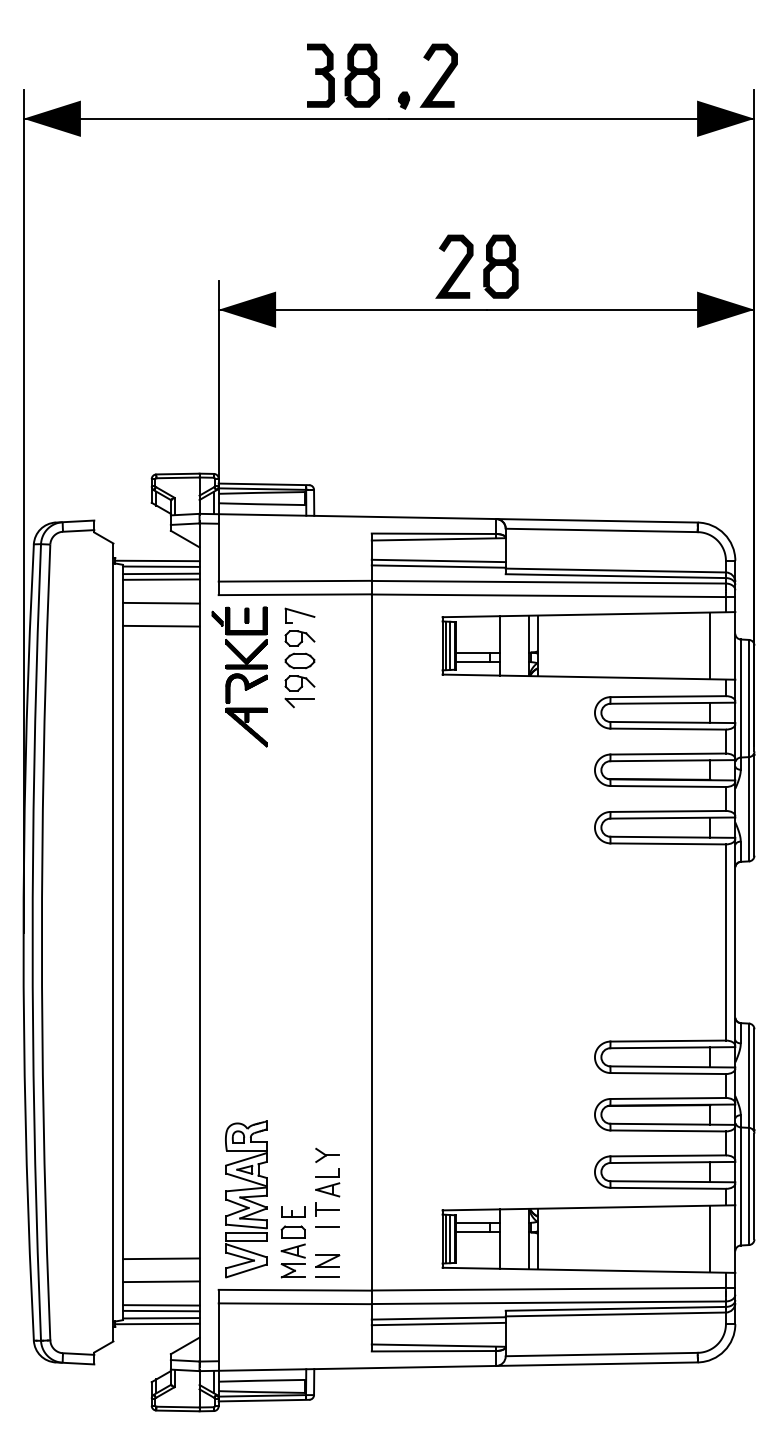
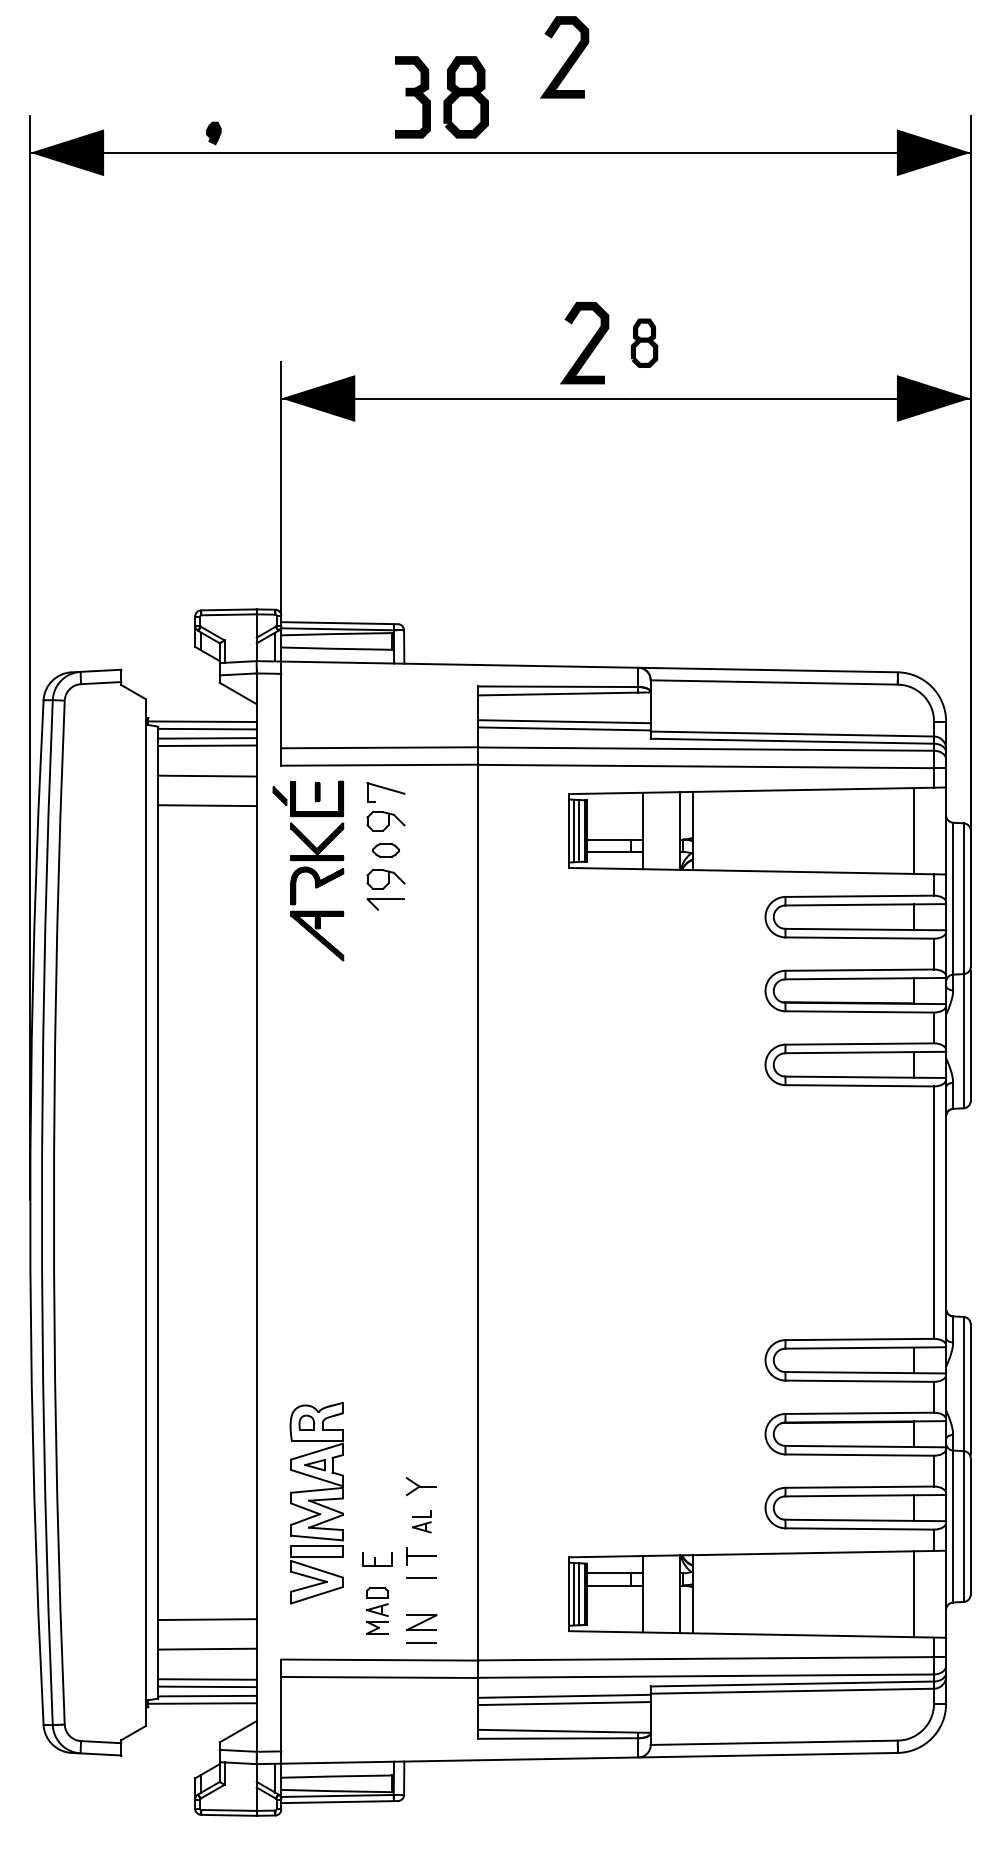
curve: (441, 76) -> (567, 58), moved
part: (403, 100) -> (213, 133), moved
part: (500, 267) -> (644, 343), size x0.6
part: (299, 661) -> (385, 850), size x0.7
part: (327, 1182) -> (421, 1521), size x0.6
part: (245, 1199) -> (316, 1503), moved
part: (293, 1251) -> (377, 1610), size x0.7

